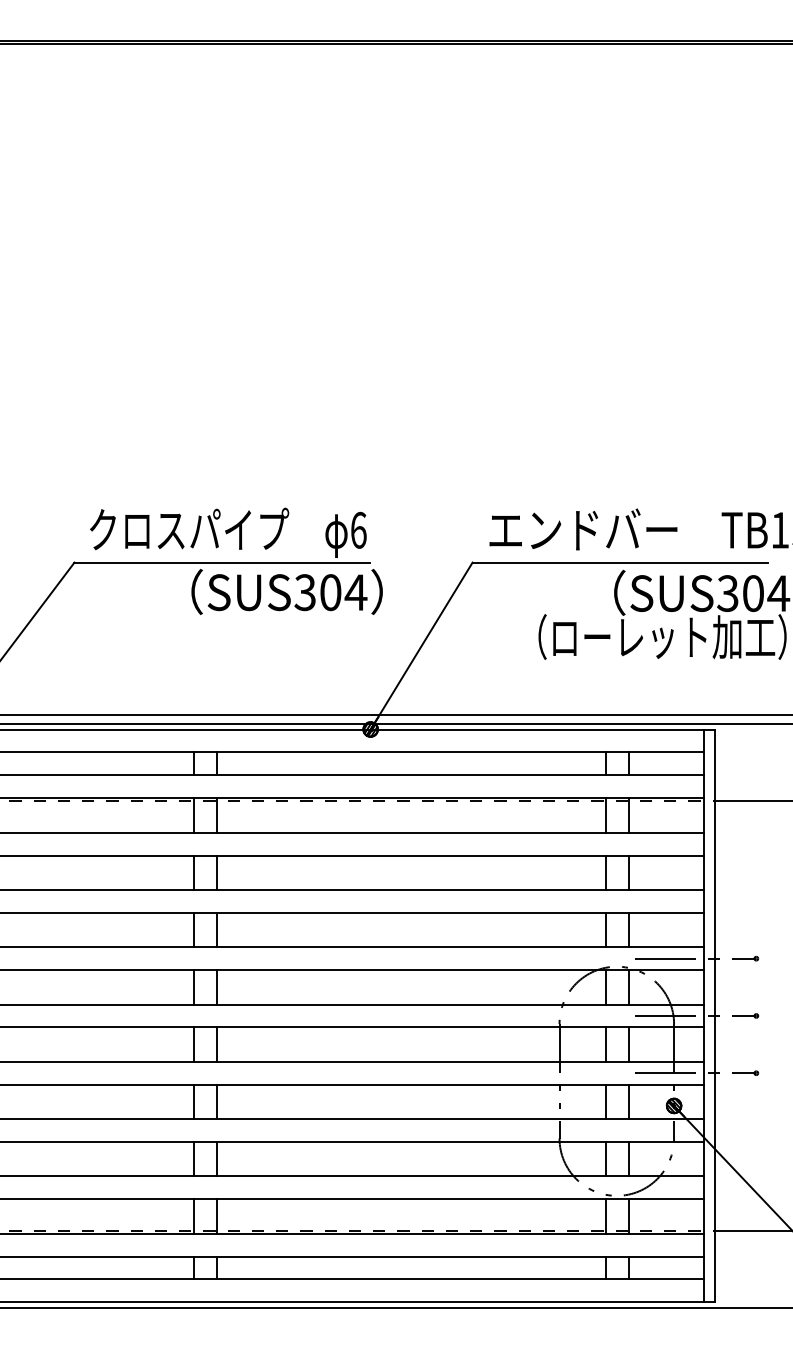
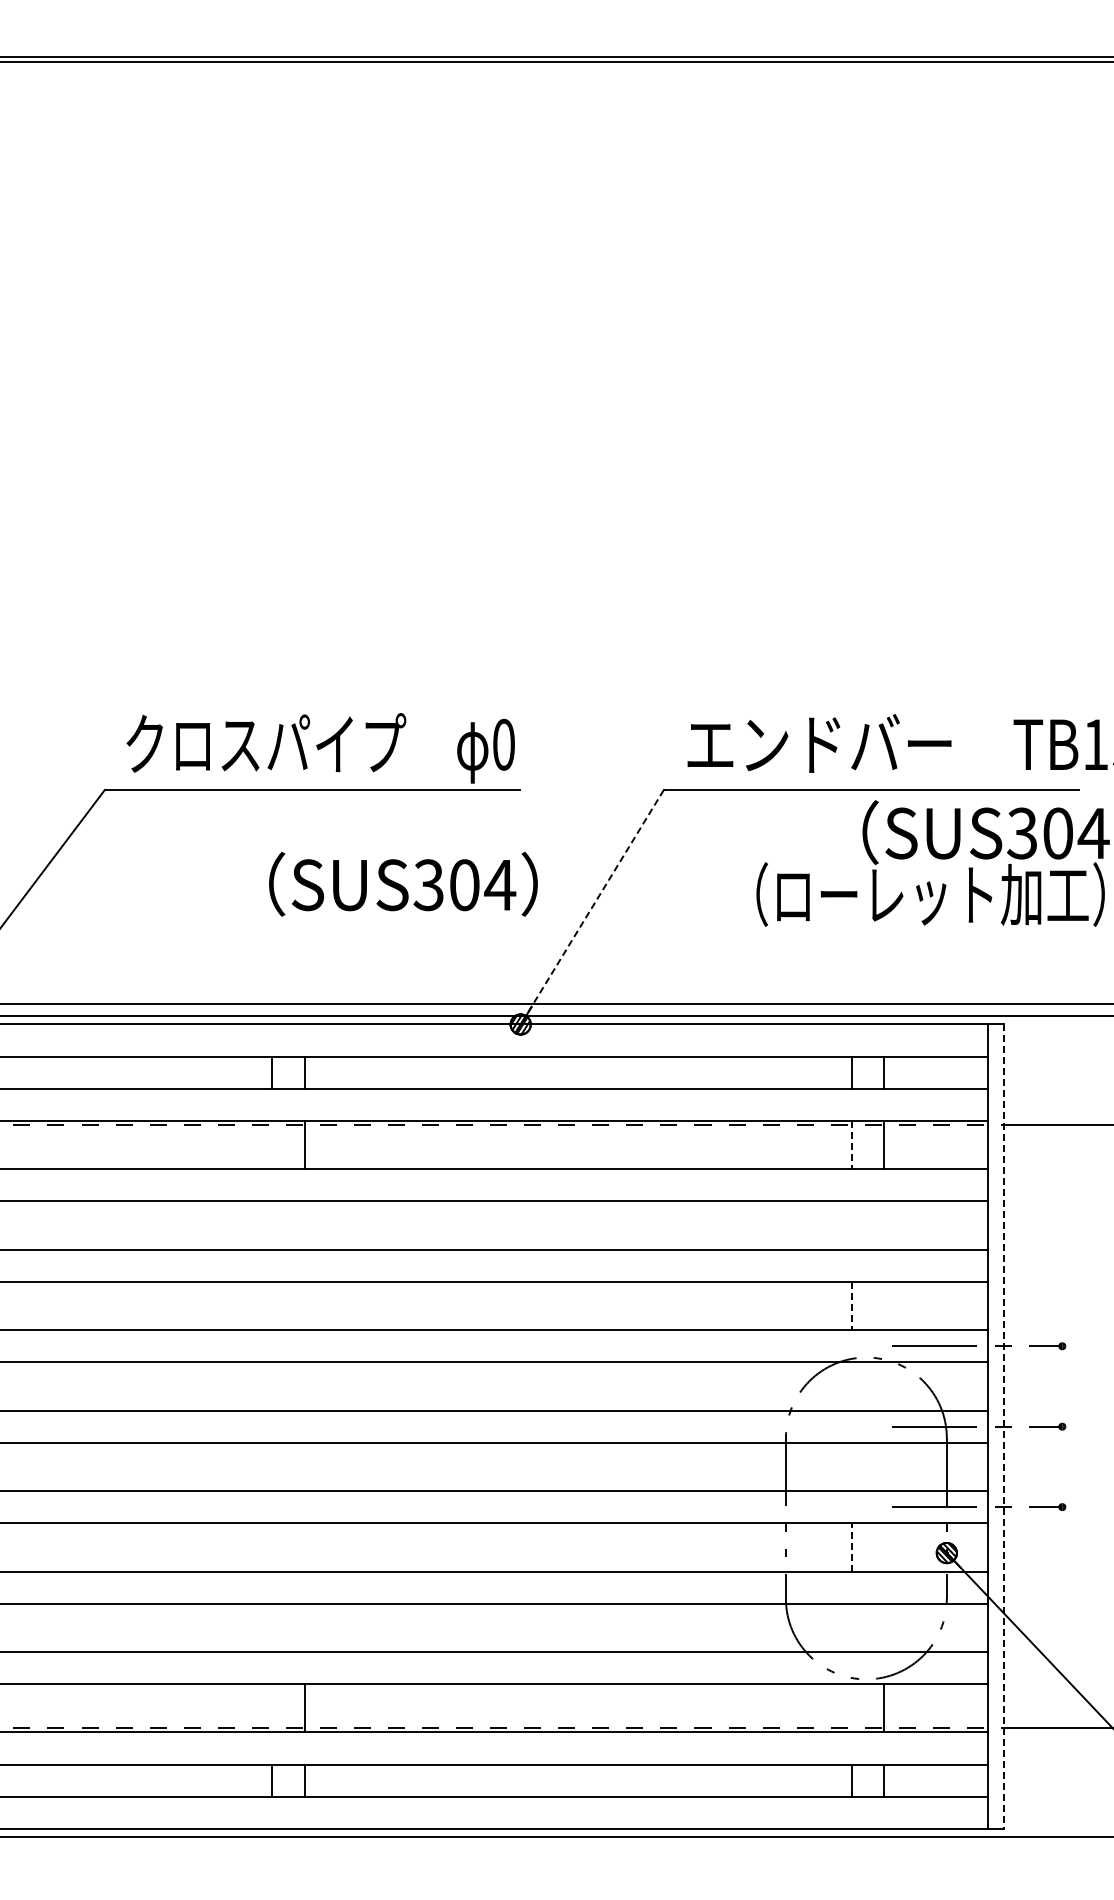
text: (359, 530) -> (504, 744), 6 -> 0
text: (287, 592) -> (403, 884), moved
line: (422, 645) -> (593, 906), solid -> dashed
line: (193, 815) -> (272, 1145), removed
line: (606, 815) -> (851, 1145), solid -> dashed
line: (193, 872) -> (272, 1225), removed
line: (216, 872) -> (304, 1225), removed
line: (606, 872) -> (851, 1225), removed
line: (629, 872) -> (883, 1225), removed
line: (193, 929) -> (272, 1305), removed
line: (216, 929) -> (304, 1305), removed
line: (629, 929) -> (883, 1305), removed
line: (606, 930) -> (851, 1306), solid -> dashed
line: (193, 987) -> (272, 1386), removed
line: (216, 987) -> (304, 1386), removed
line: (606, 987) -> (851, 1386), removed
line: (629, 987) -> (883, 1386), removed
line: (715, 1016) -> (1004, 1427), solid -> dashed
line: (193, 1044) -> (272, 1466), removed
line: (216, 1044) -> (304, 1466), removed
line: (606, 1044) -> (851, 1466), removed
line: (629, 1044) -> (883, 1466), removed
line: (193, 1101) -> (272, 1547), removed
line: (216, 1101) -> (304, 1547), removed
line: (606, 1101) -> (851, 1546), solid -> dashed
line: (629, 1101) -> (883, 1547), removed
line: (193, 1158) -> (272, 1627), removed
line: (216, 1158) -> (304, 1627), removed
line: (606, 1158) -> (851, 1627), removed
line: (629, 1158) -> (883, 1627), removed
line: (193, 1216) -> (272, 1708), removed
line: (606, 1216) -> (851, 1708), removed

